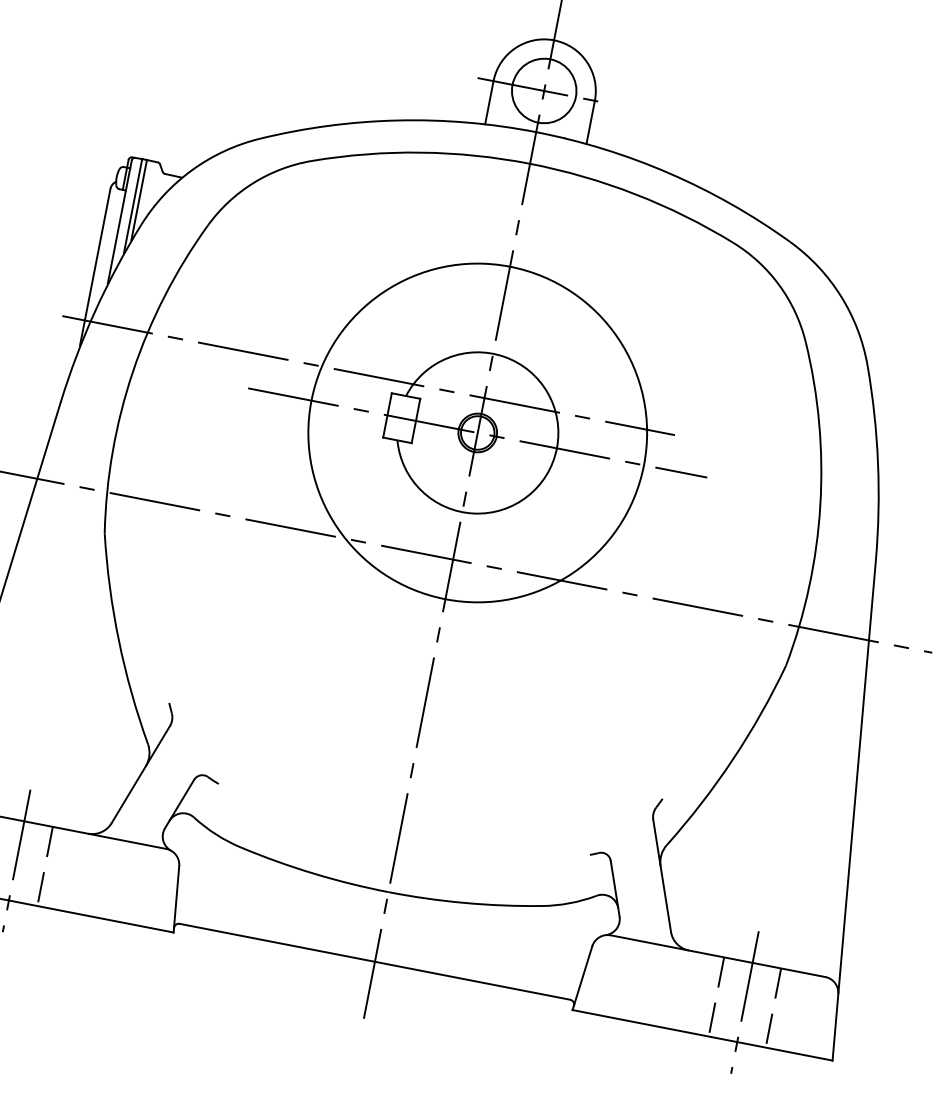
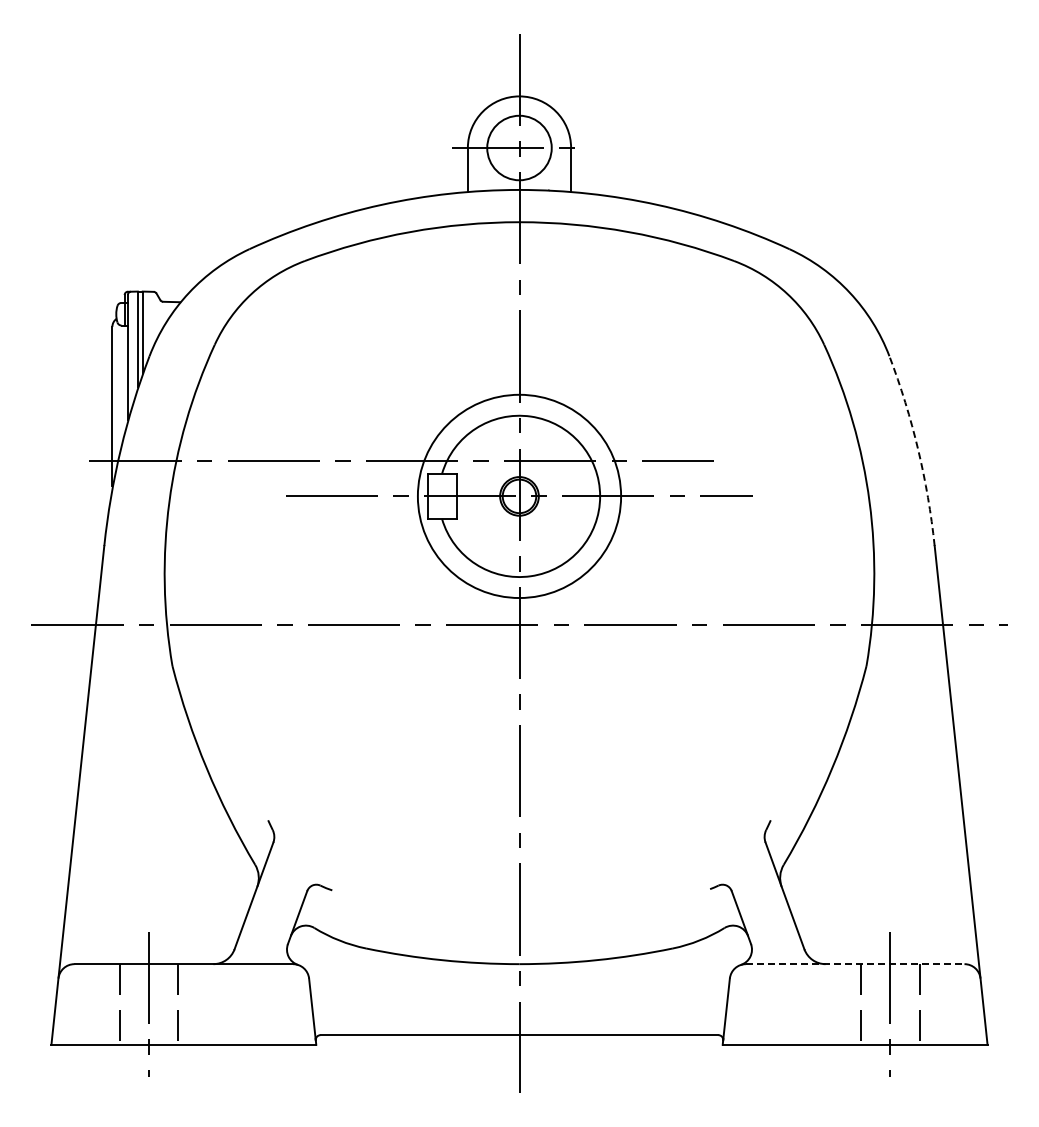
circle: (477, 433) -> (519, 496), size x0.6
arc: (878, 463) -> (918, 449), solid -> dashed
line: (718, 956) -> (855, 964), solid -> dashed

